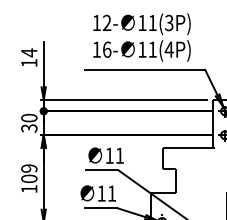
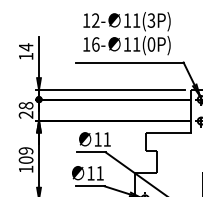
text: (169, 49) -> (151, 44), 11(4P) -> 11(0P)
text: (29, 123) -> (26, 110), 30 -> 28

